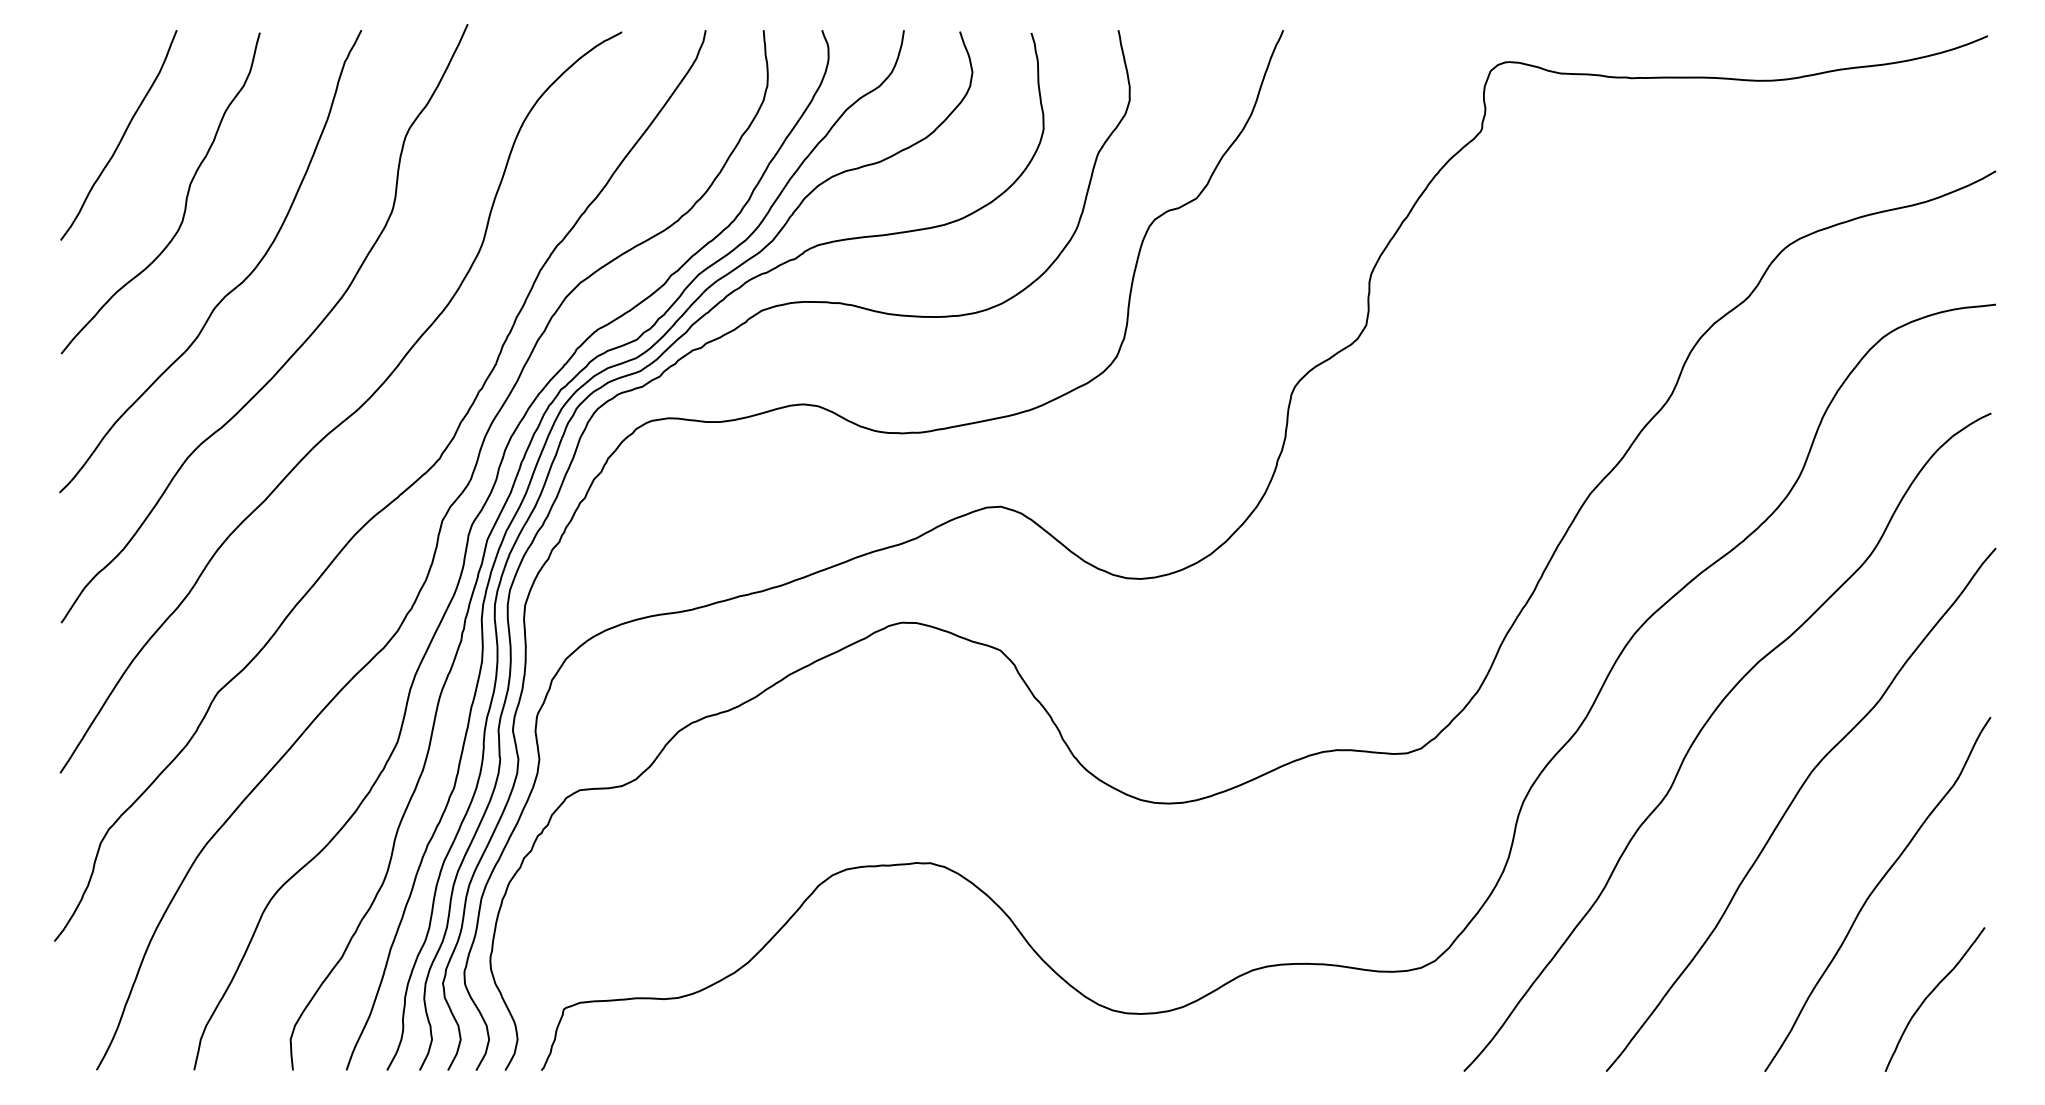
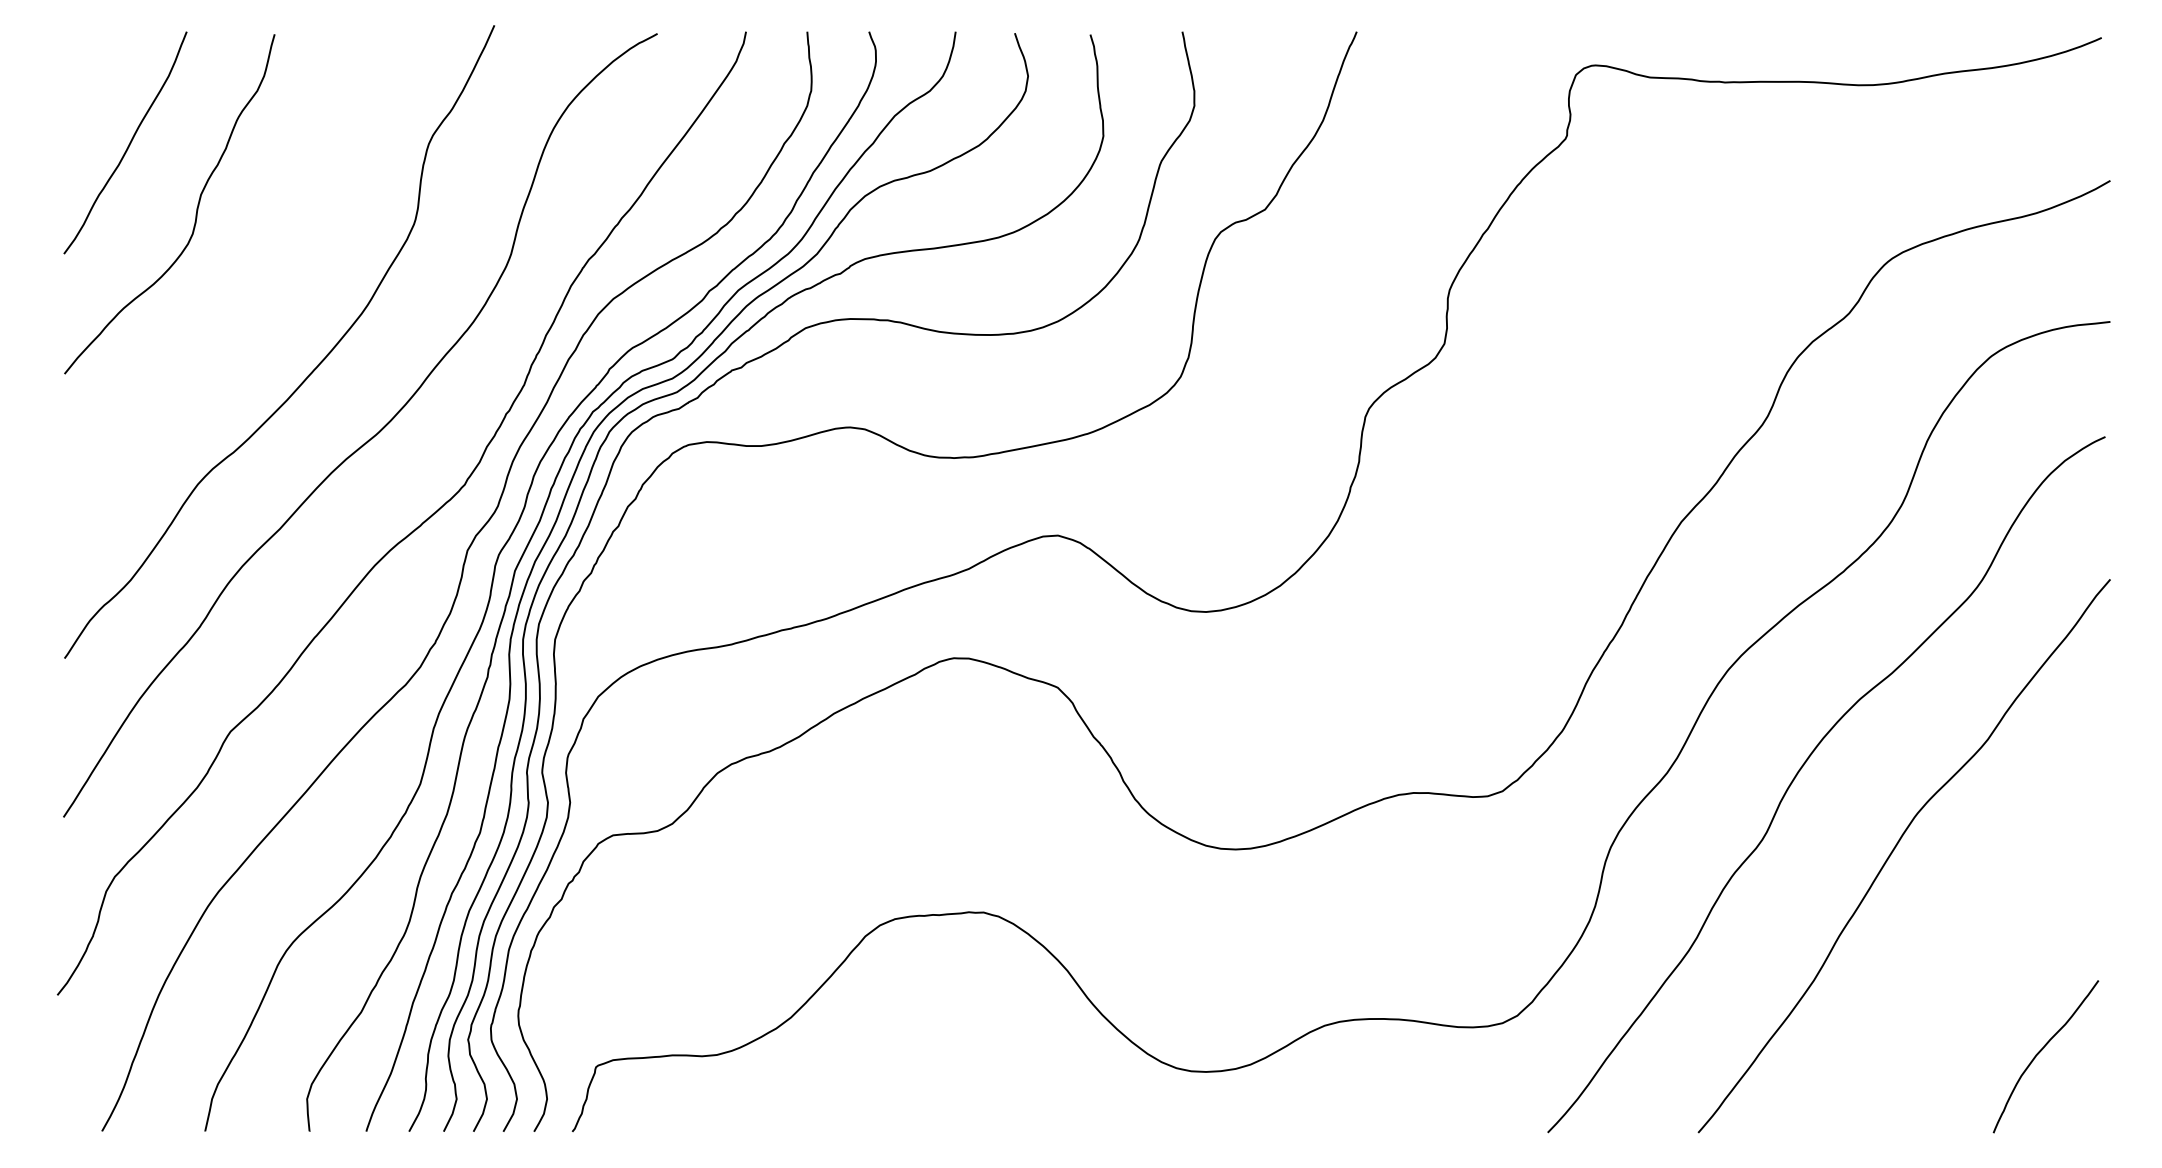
curve: (230, 290) -> (243, 306), removed
curve: (1873, 892) -> (1980, 943), removed

